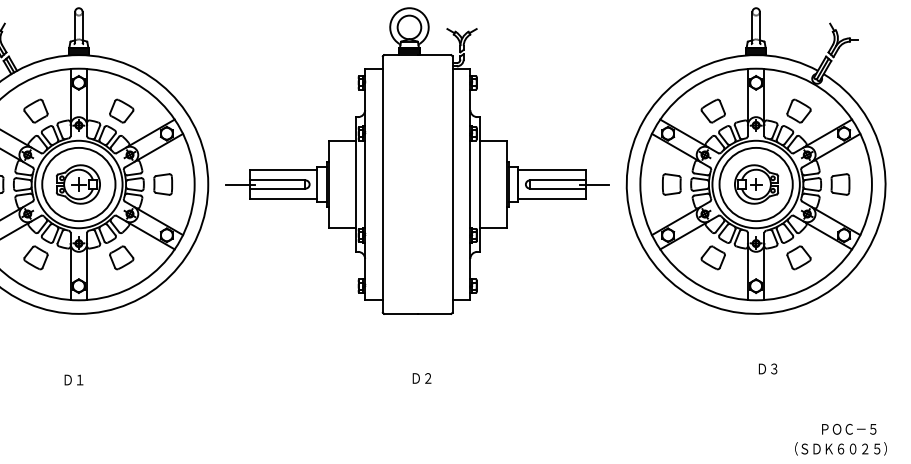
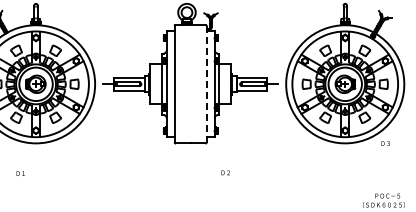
line: (452, 184) -> (206, 84), solid -> dashed
text: (767, 368) -> (385, 143), moved
text: (421, 377) -> (225, 172), moved
text: (73, 379) -> (20, 173), moved

